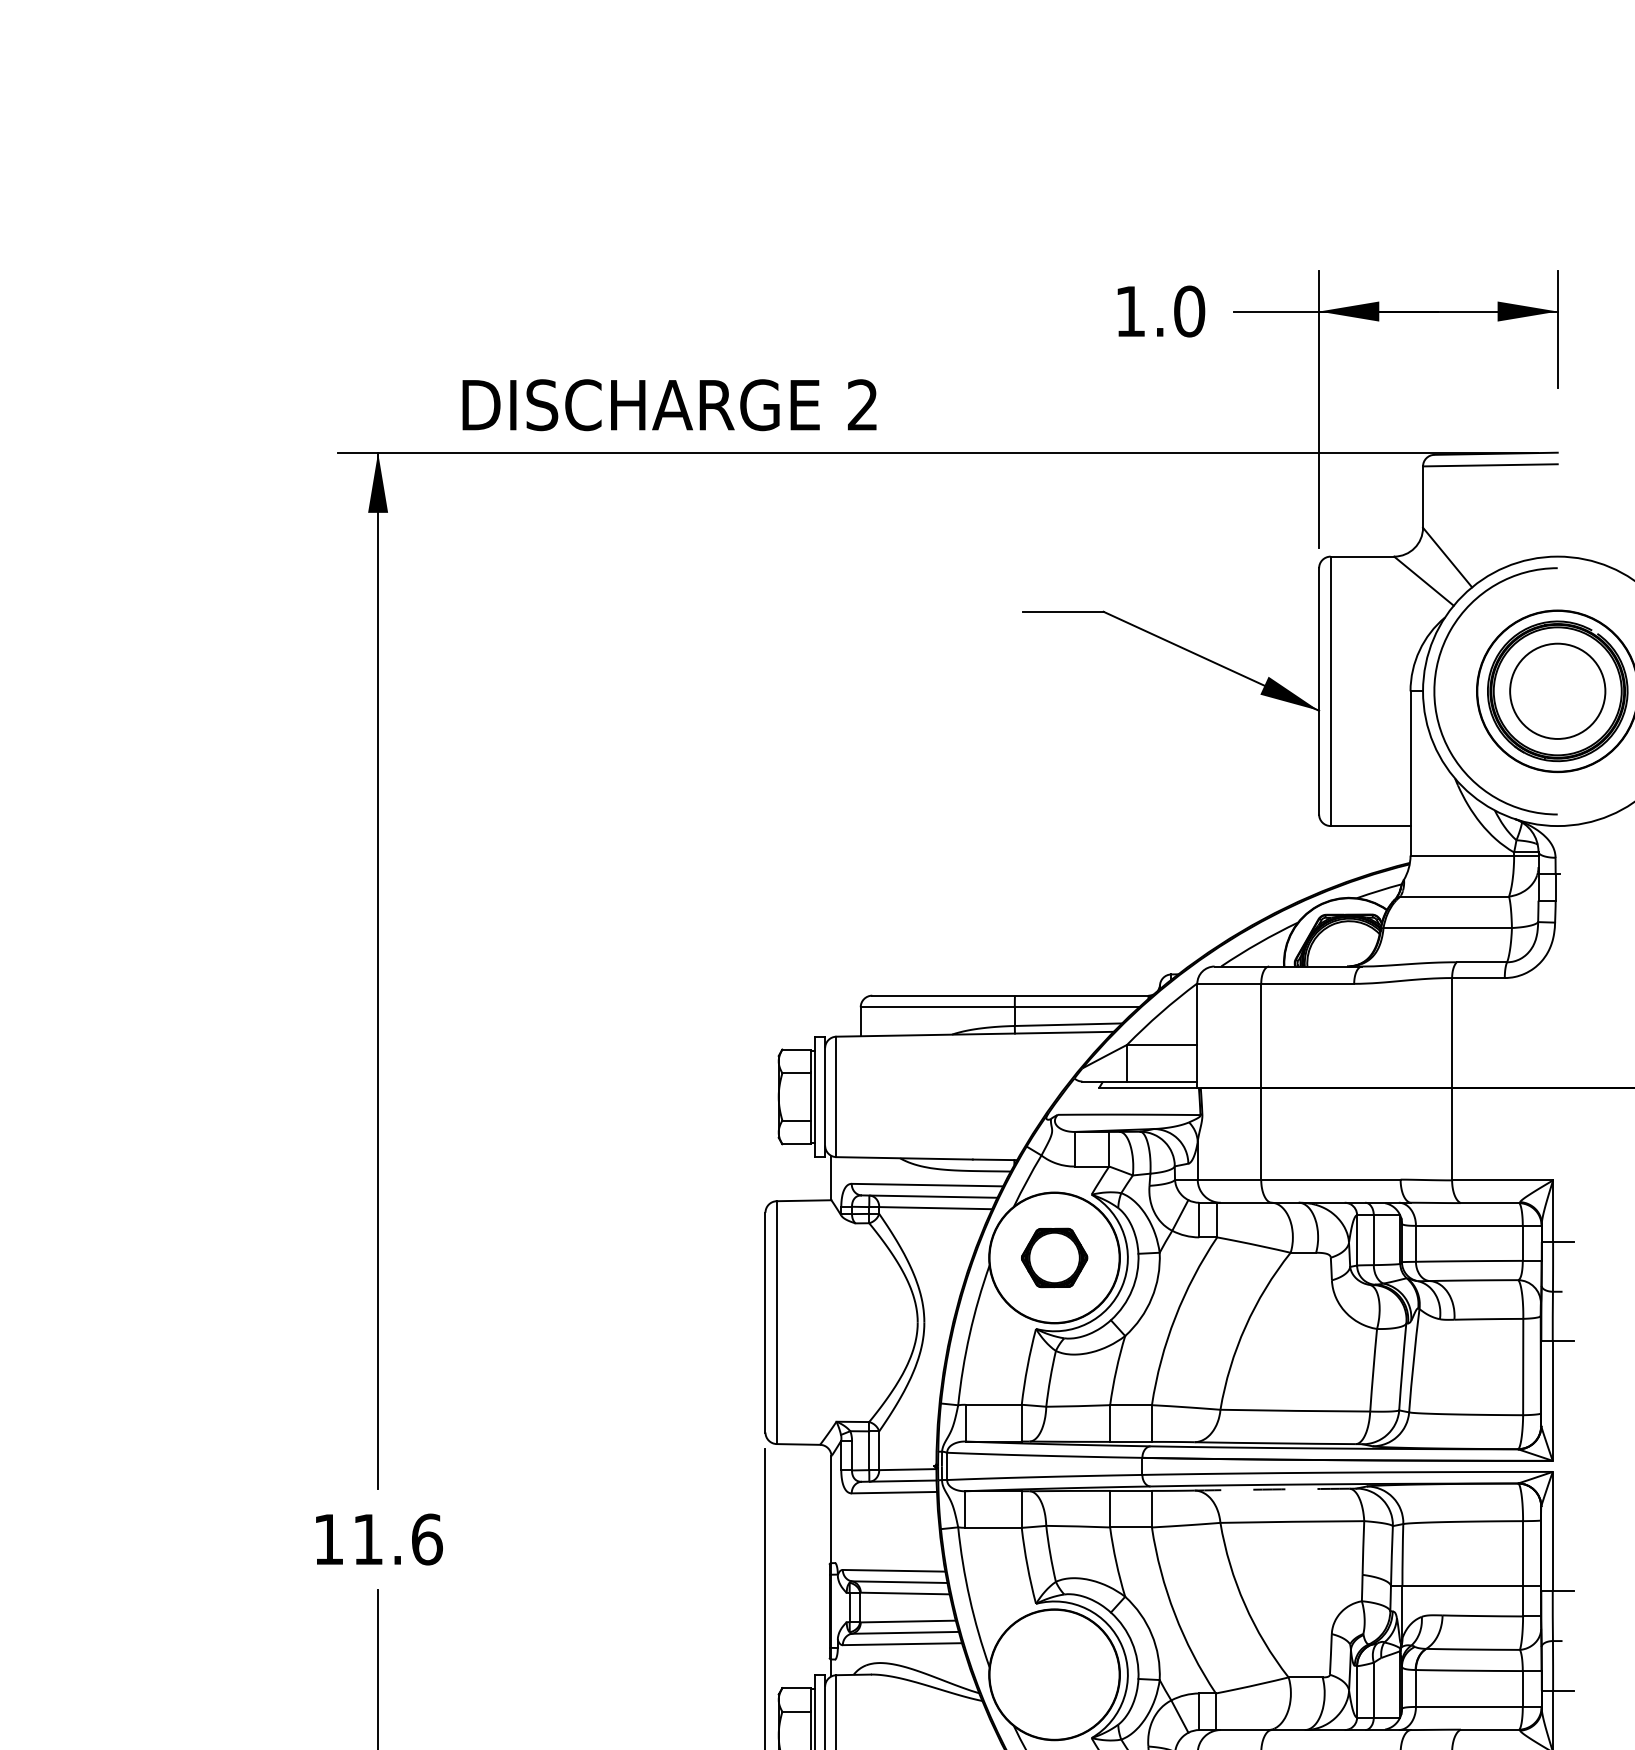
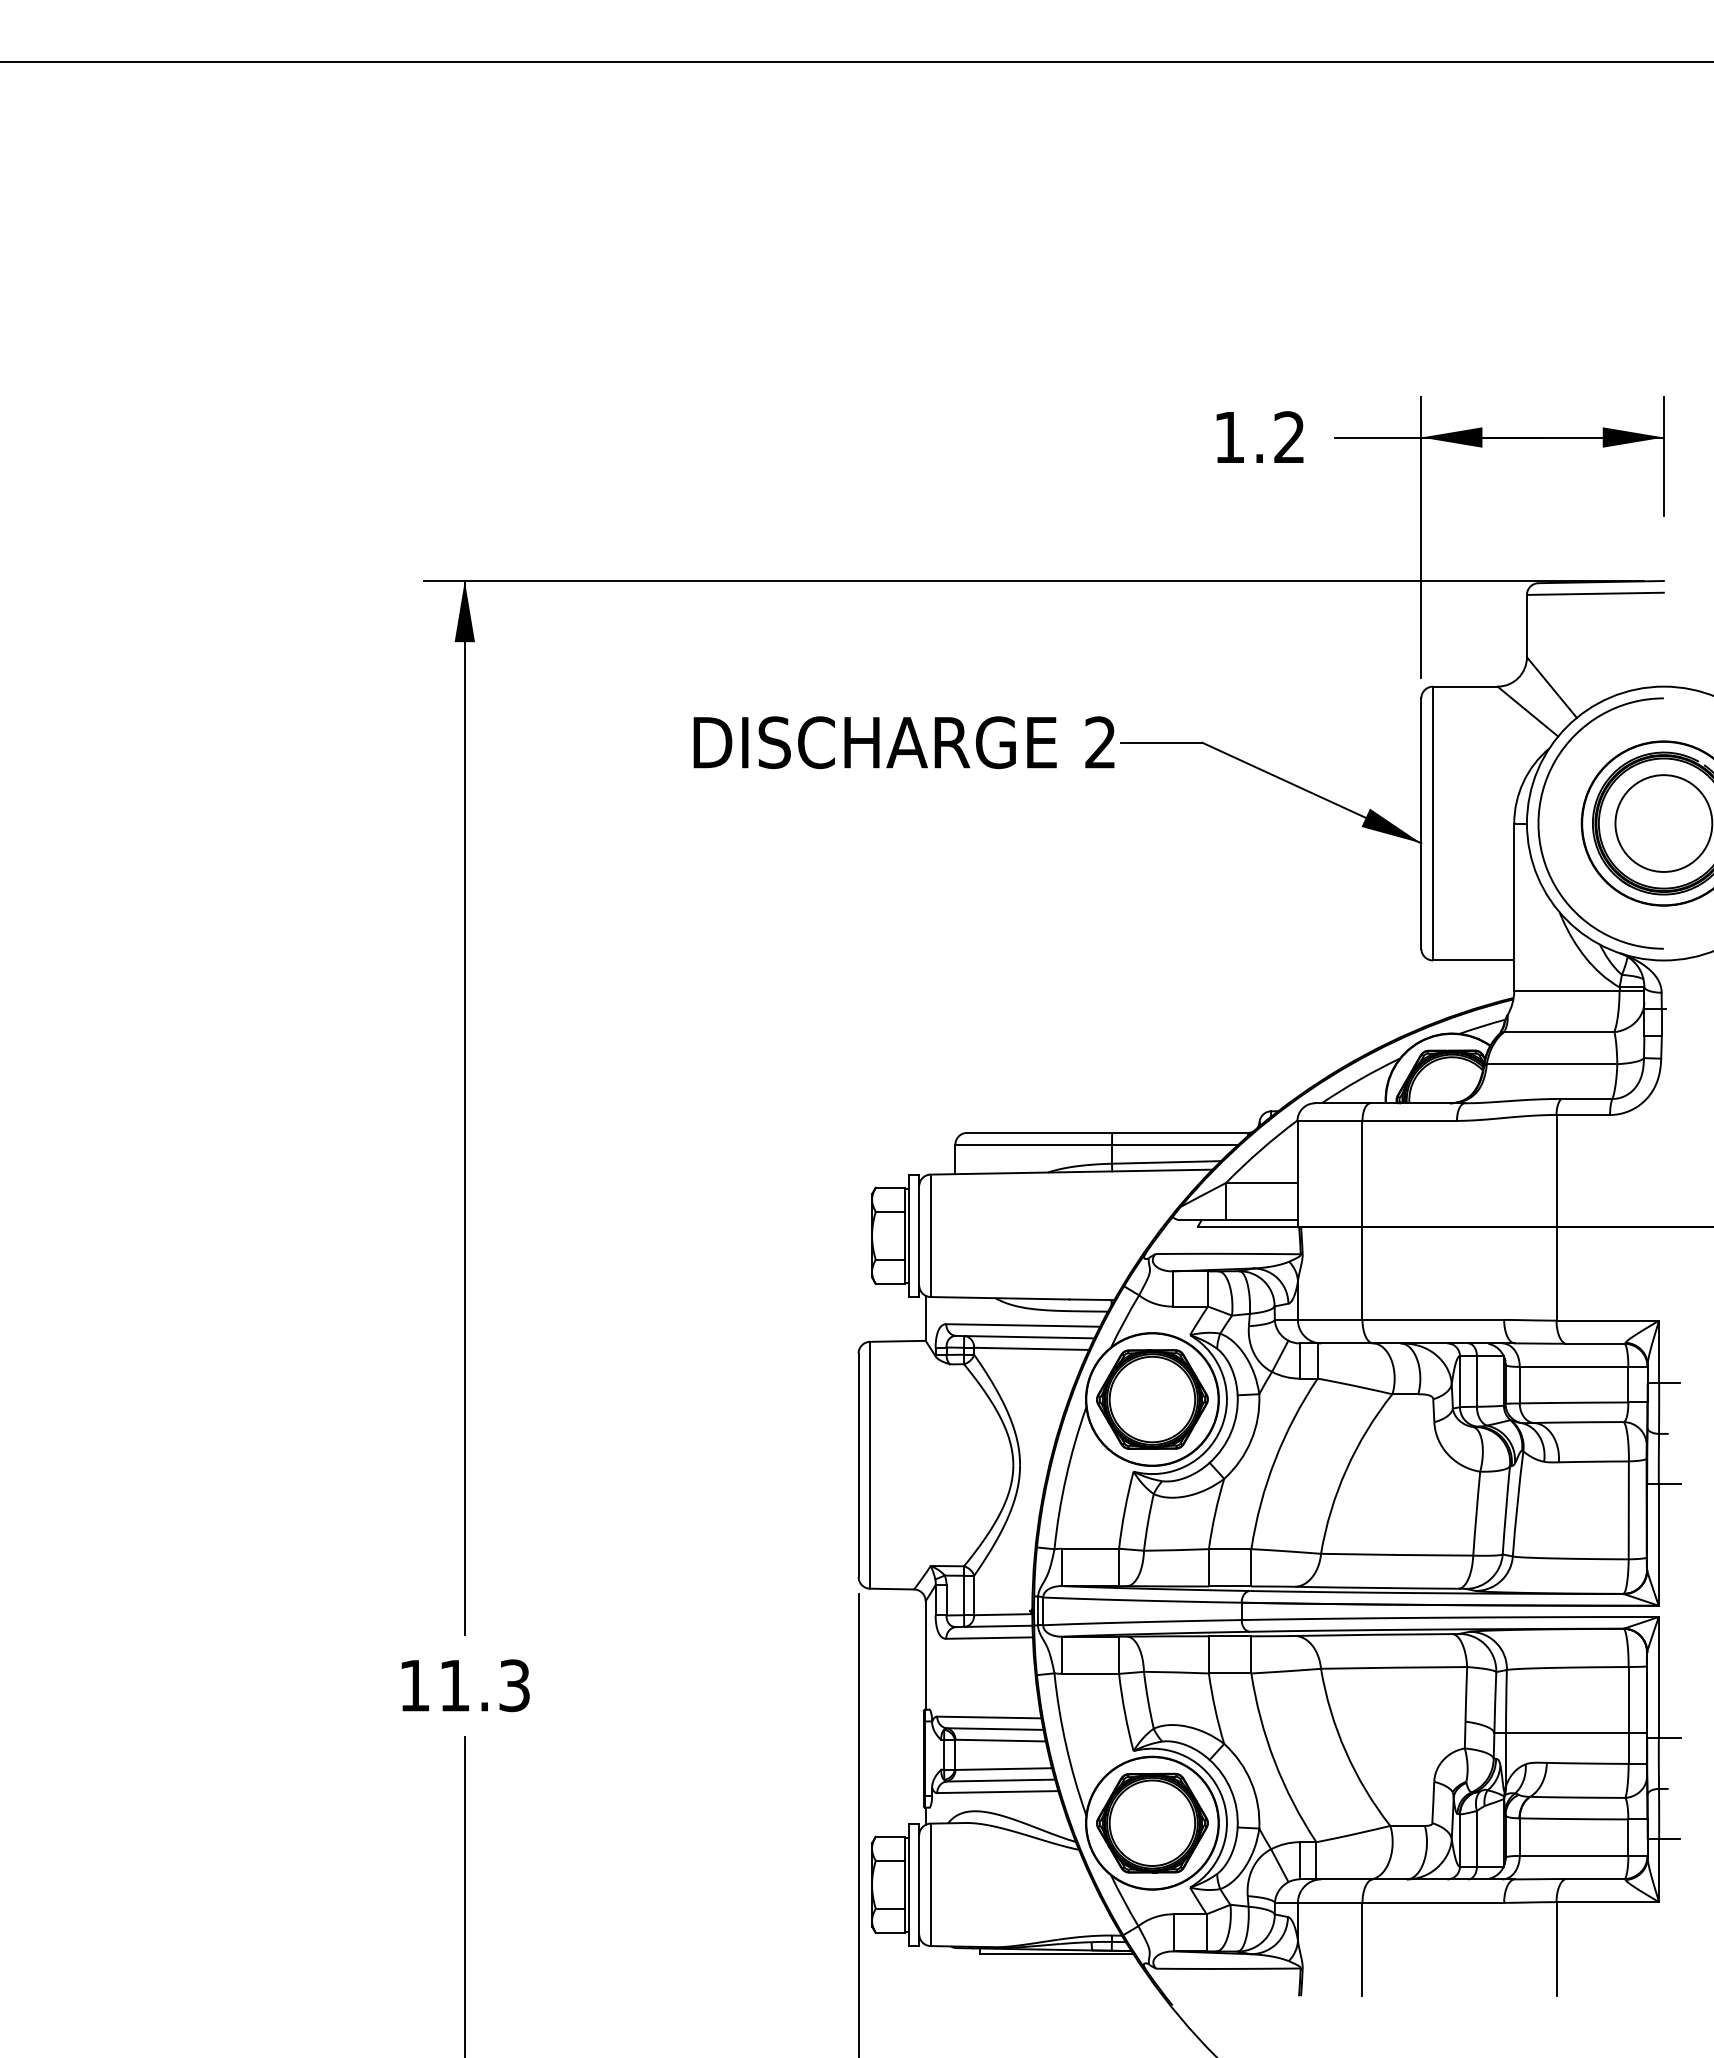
text: (1189, 311) -> (1289, 437), 1.0 -> 1.2
text: (668, 404) -> (903, 742), moved
part: (1054, 1257) -> (1152, 1399), size x1.67
arc: (1272, 1489) -> (1373, 1634), dashed -> solid
text: (426, 1539) -> (514, 1685), 11.6 -> 11.3
part: (1054, 1674) -> (1152, 1822), added

